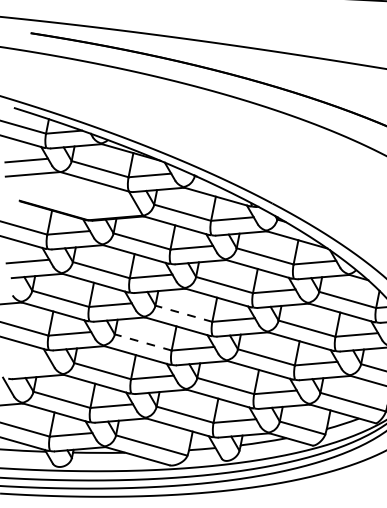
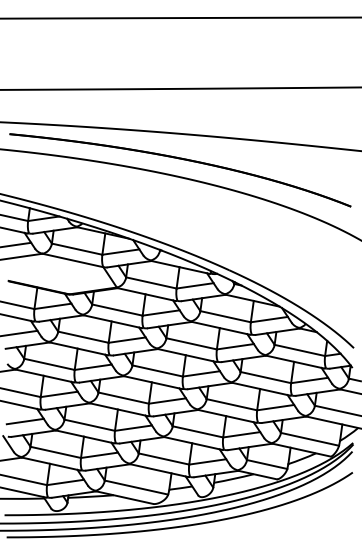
line: (183, 313) -> (157, 370), dashed -> solid
line: (142, 342) -> (123, 398), dashed -> solid
line: (28, 362) -> (24, 421), added

